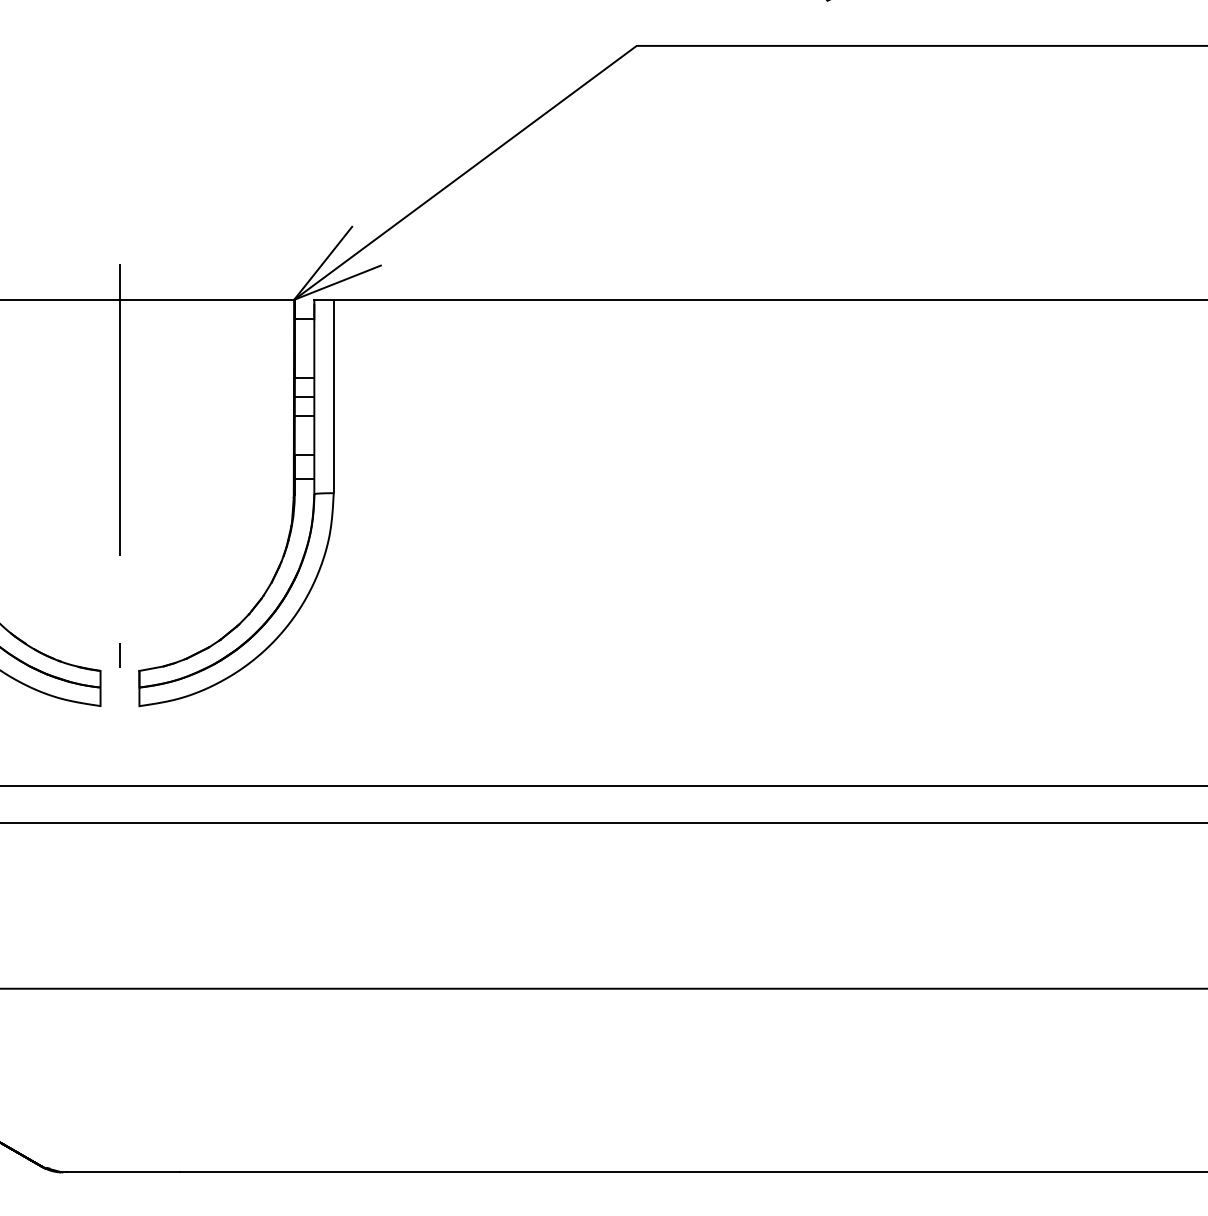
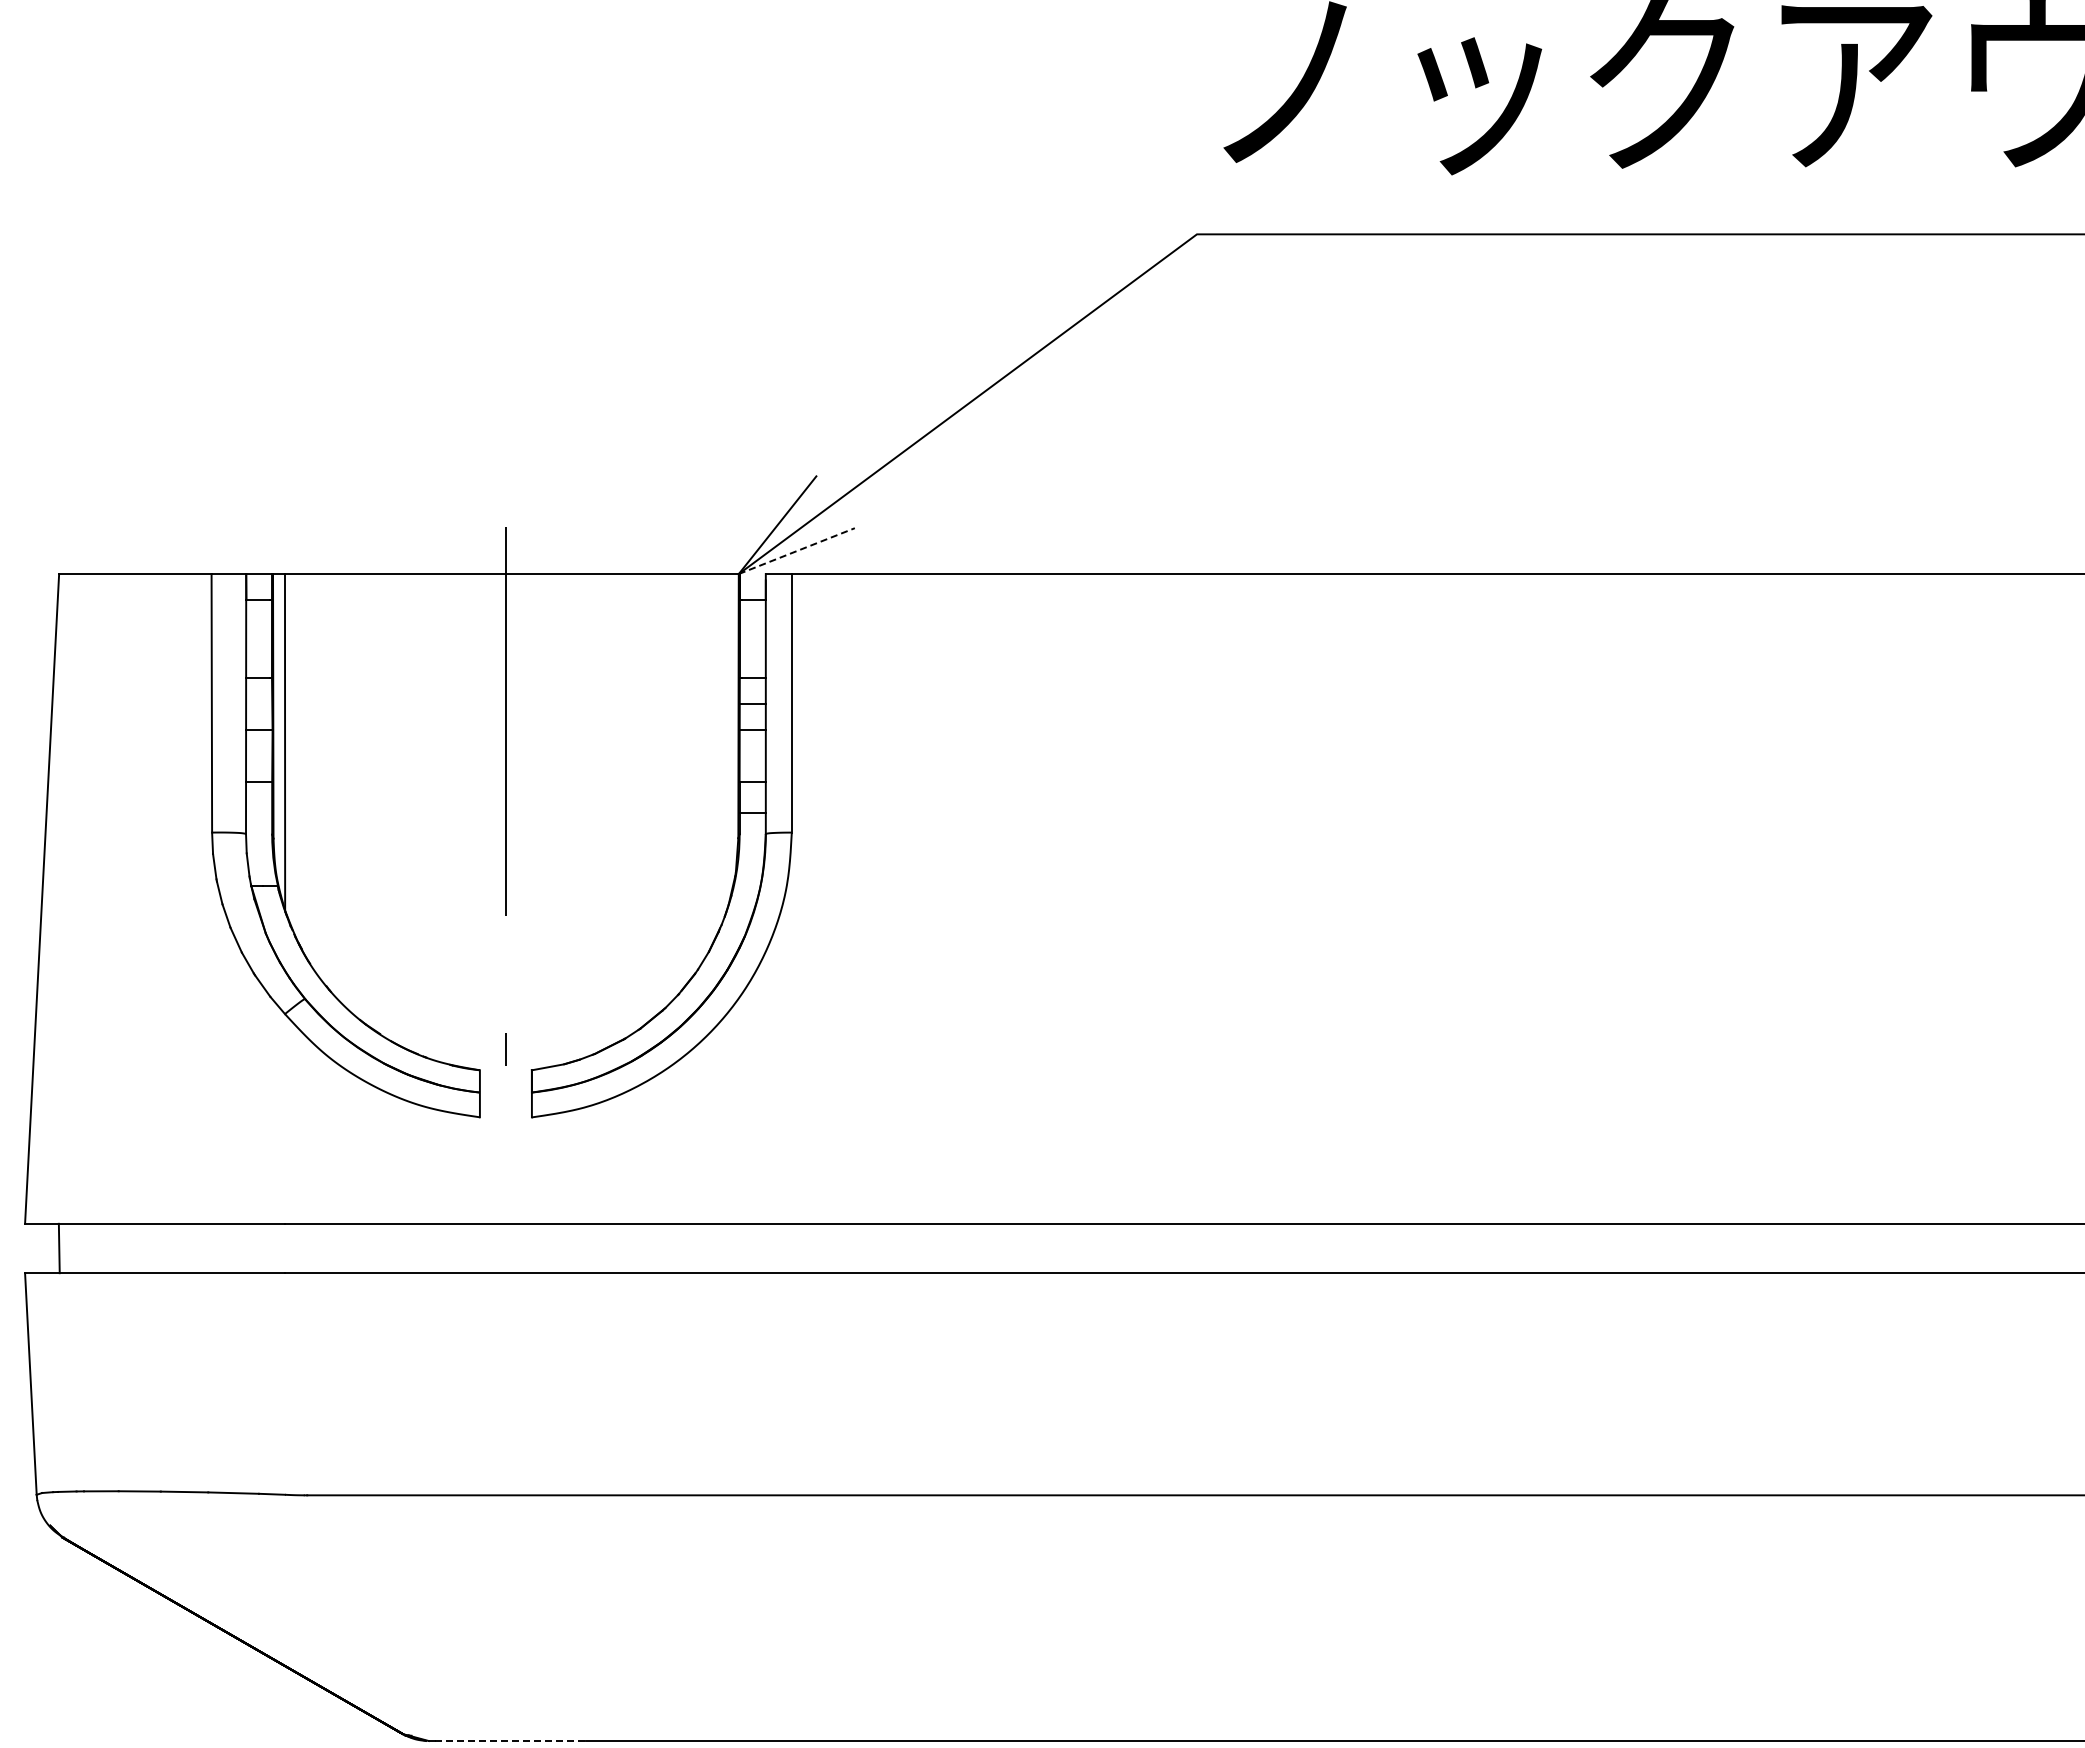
line: (338, 282) -> (797, 550), solid -> dashed
line: (123, 1172) -> (510, 1741), solid -> dashed

